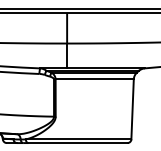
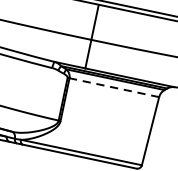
line: (94, 79) -> (114, 87), solid -> dashed

